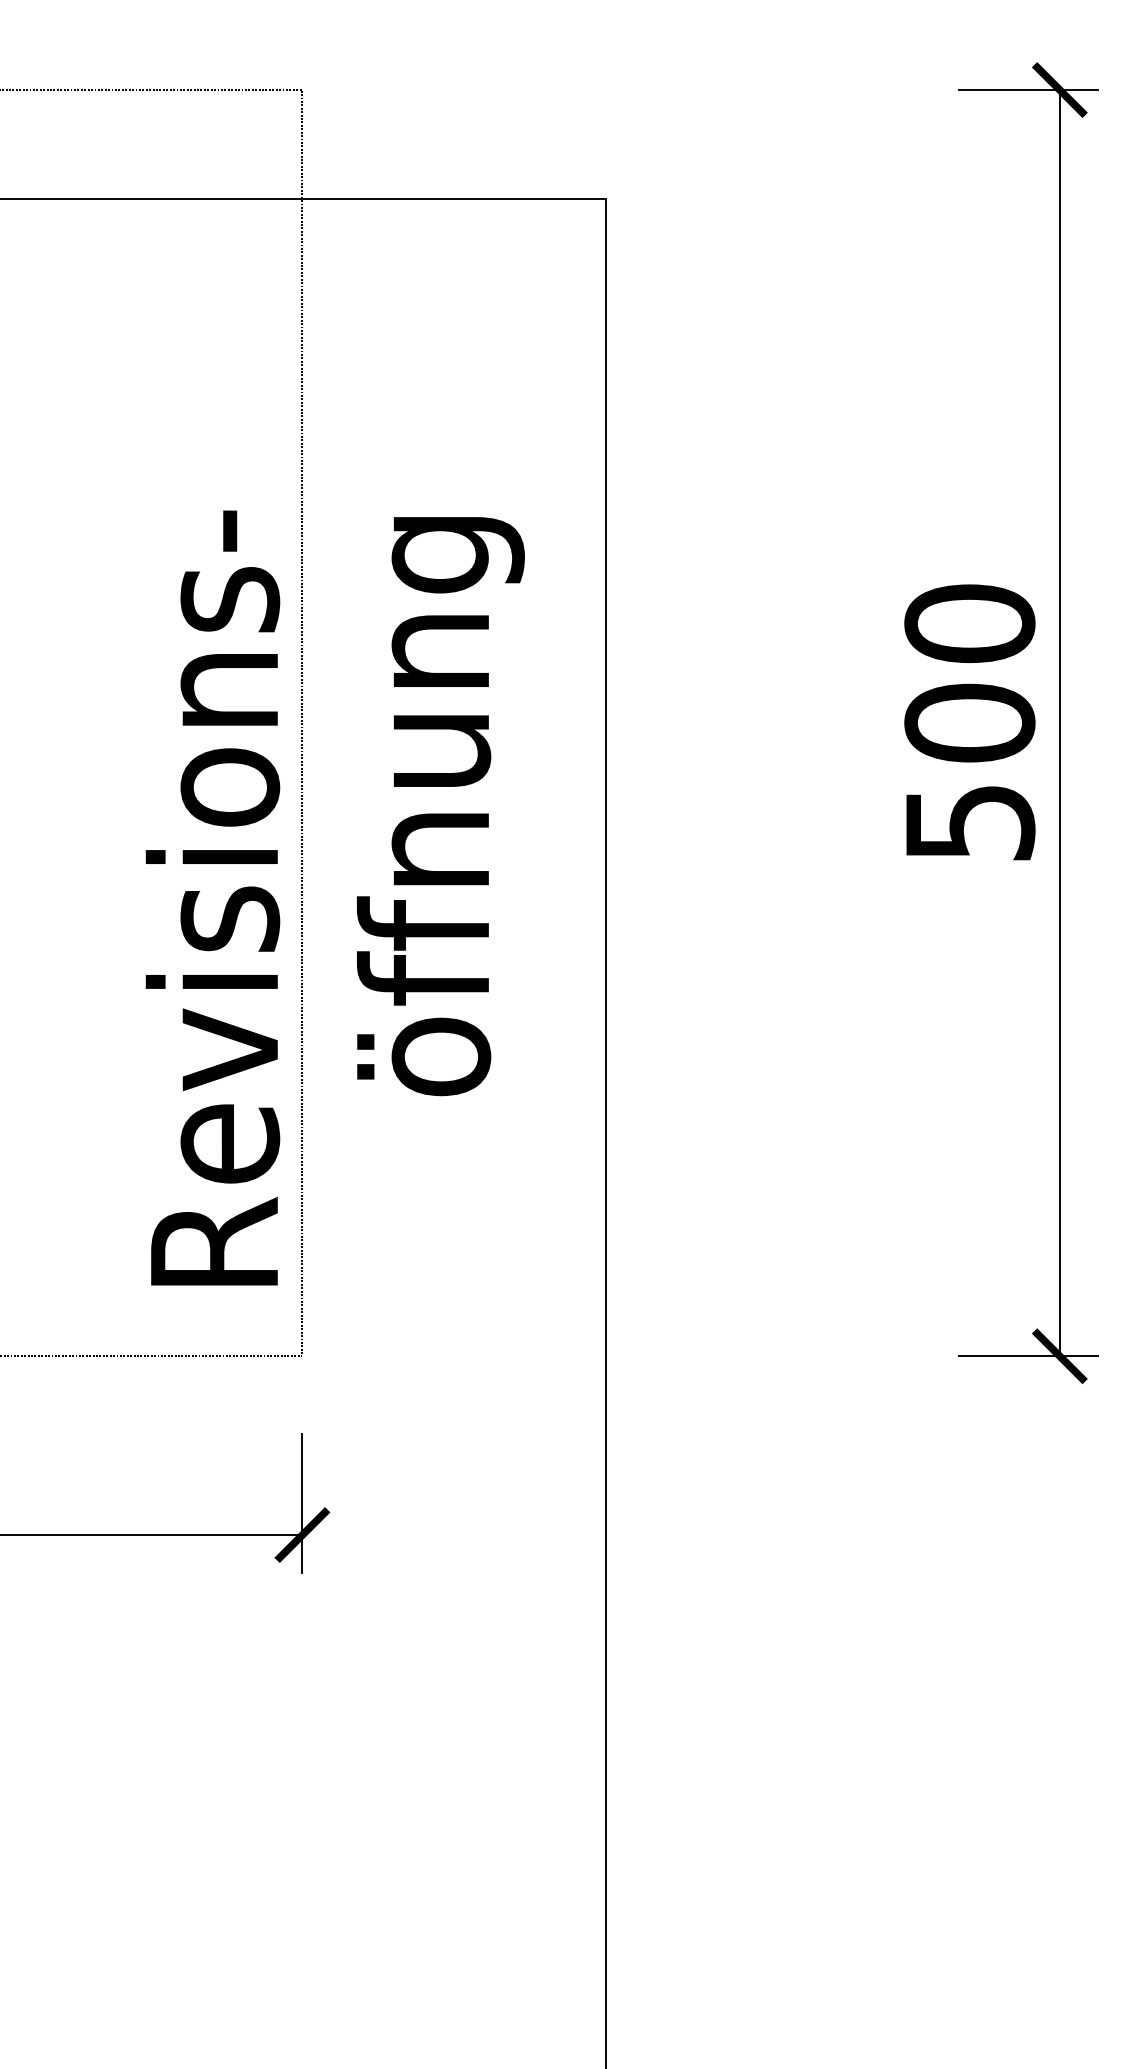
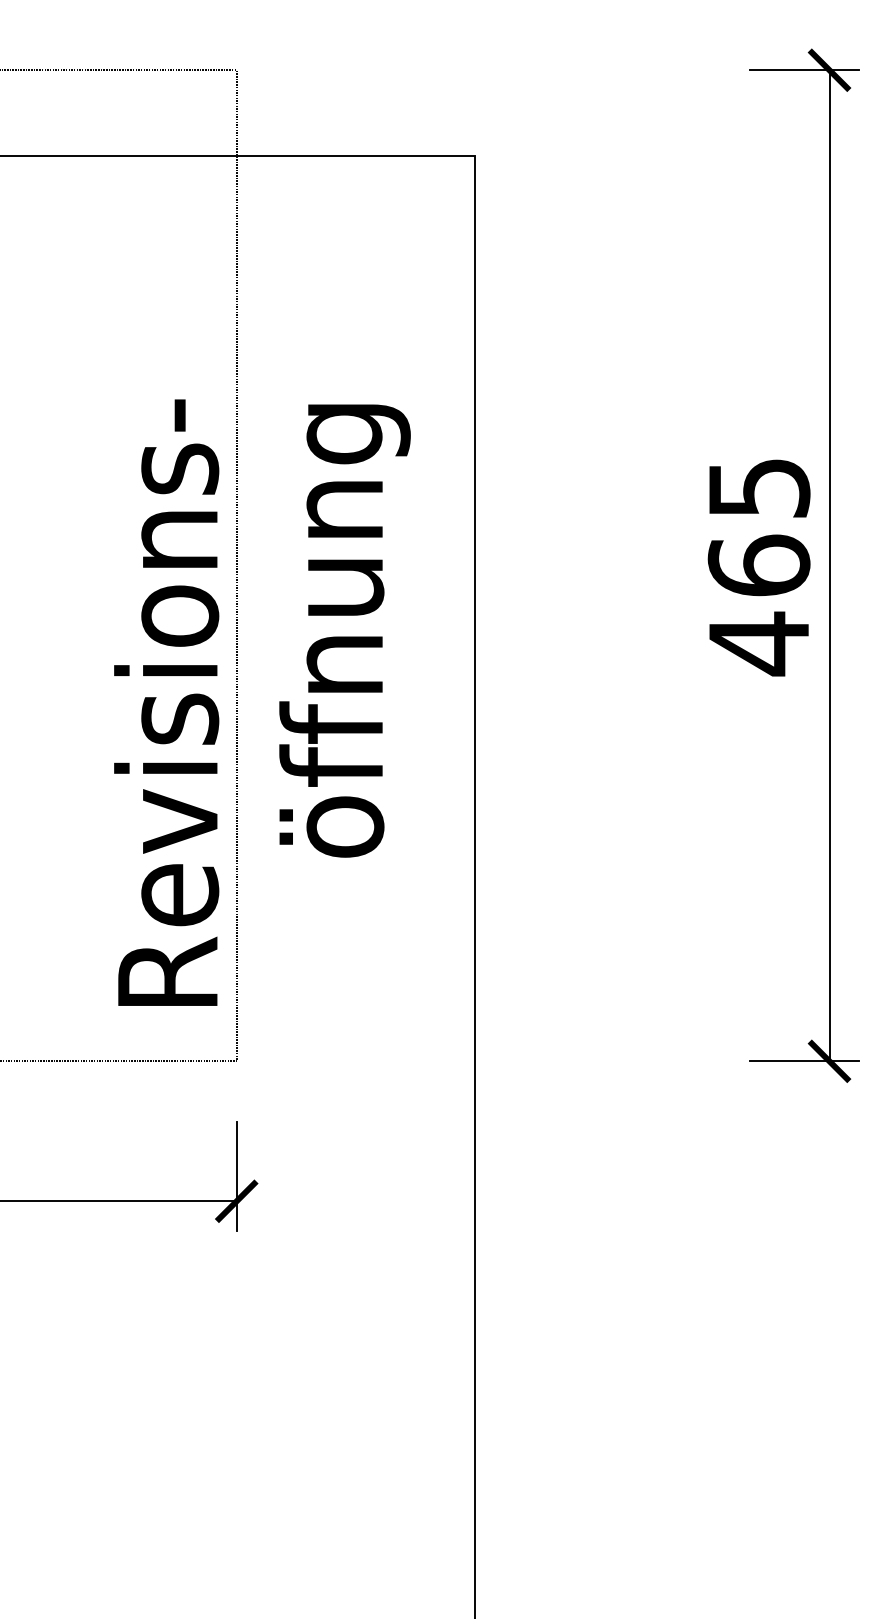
text: (969, 724) -> (758, 566), 500 -> 465

